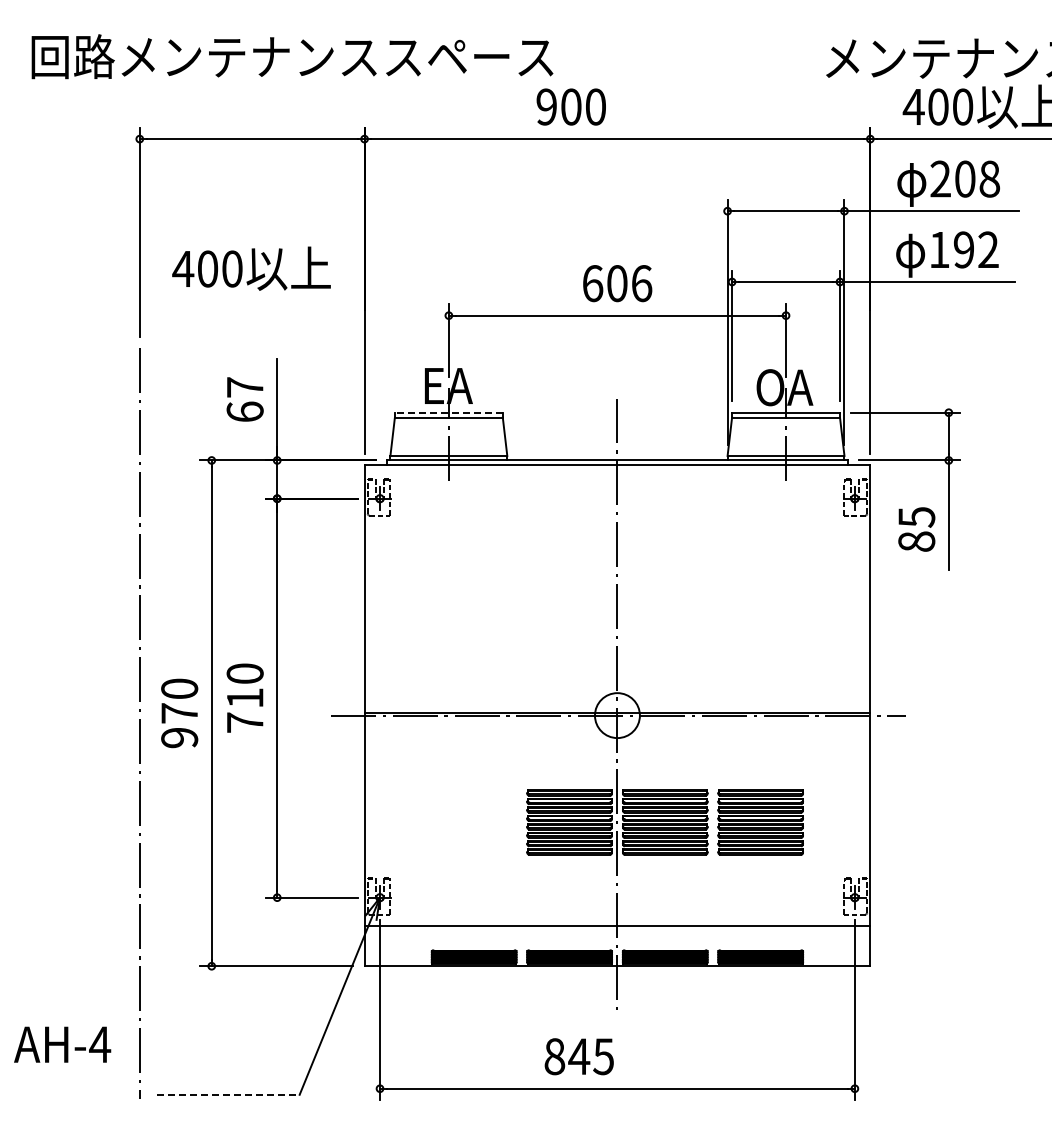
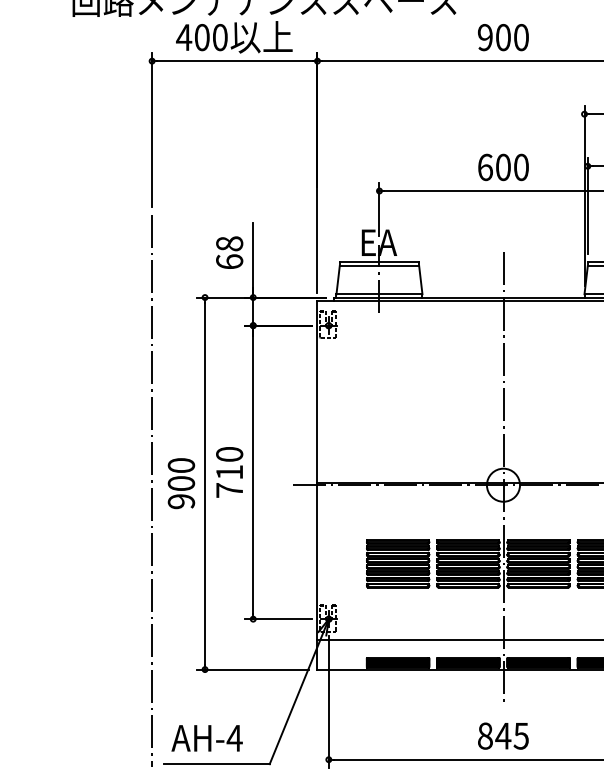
text: (570, 106) -> (502, 37), moved
text: (251, 268) -> (234, 37), moved
text: (642, 283) -> (521, 167), 606 -> 600
text: (244, 387) -> (229, 243), 67 -> 68
line: (448, 412) -> (379, 262), dashed -> solid
text: (179, 713) -> (181, 483), 970 -> 900
part: (473, 822) -> (397, 563), added
text: (62, 1044) -> (207, 738), moved
text: (578, 1056) -> (502, 735), moved
line: (228, 1094) -> (217, 763), dashed -> solid

